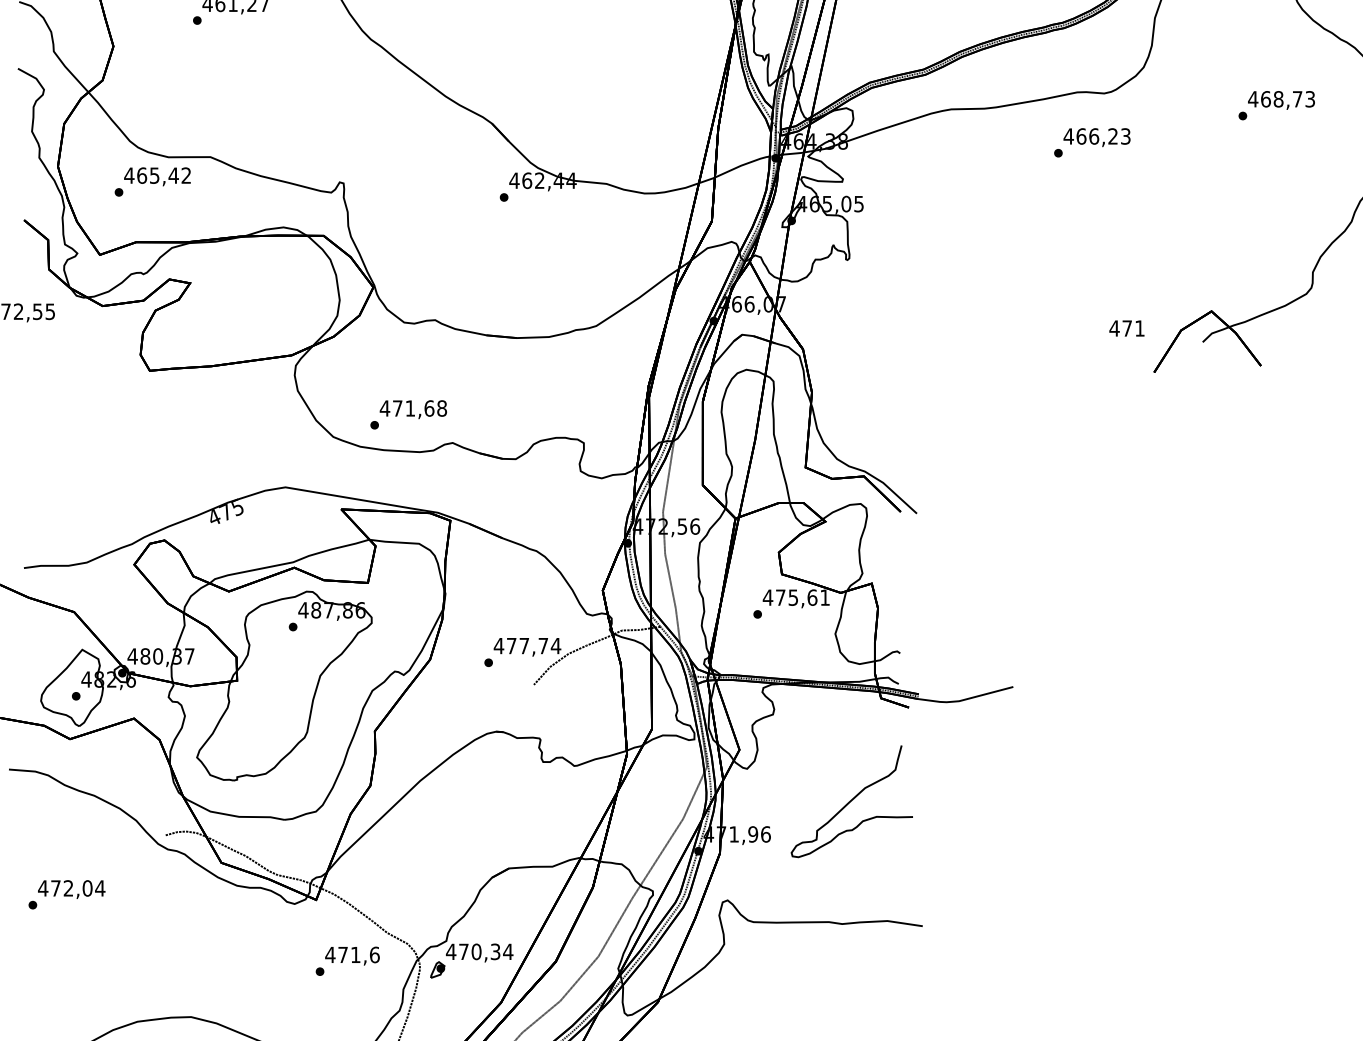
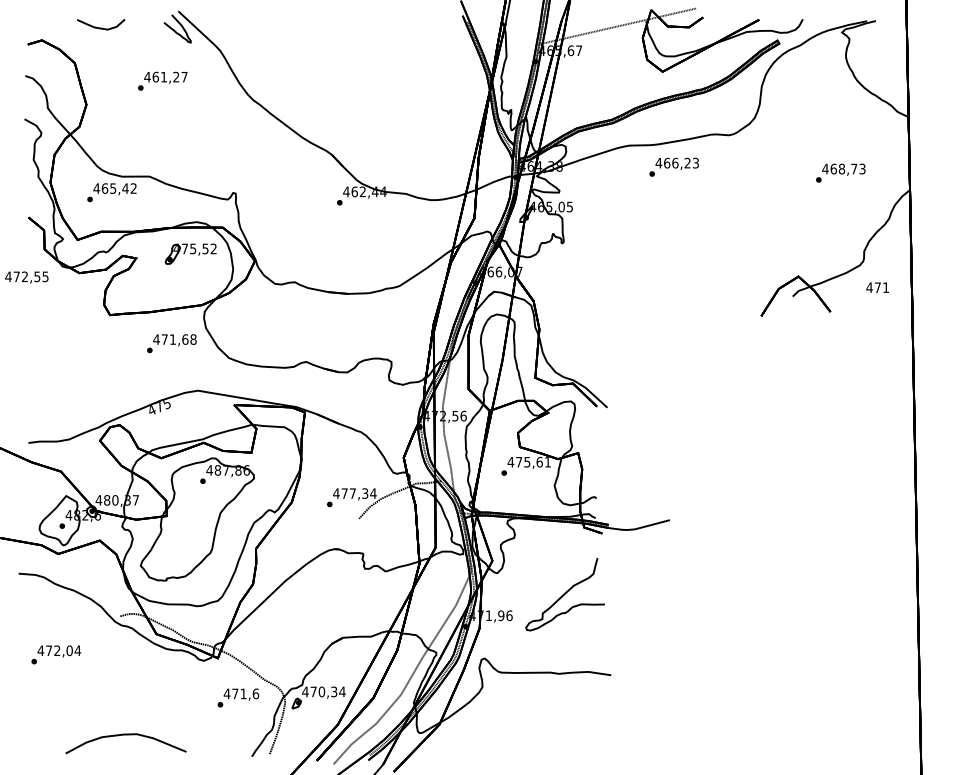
text: (1276, 104) -> (840, 172), moved
text: (1091, 141) -> (673, 166), moved
part: (273, 275) -> (190, 253), added
text: (1126, 328) -> (877, 287), moved
text: (408, 414) -> (171, 343), moved
text: (543, 645) -> (365, 493), 477,74 -> 477,34

